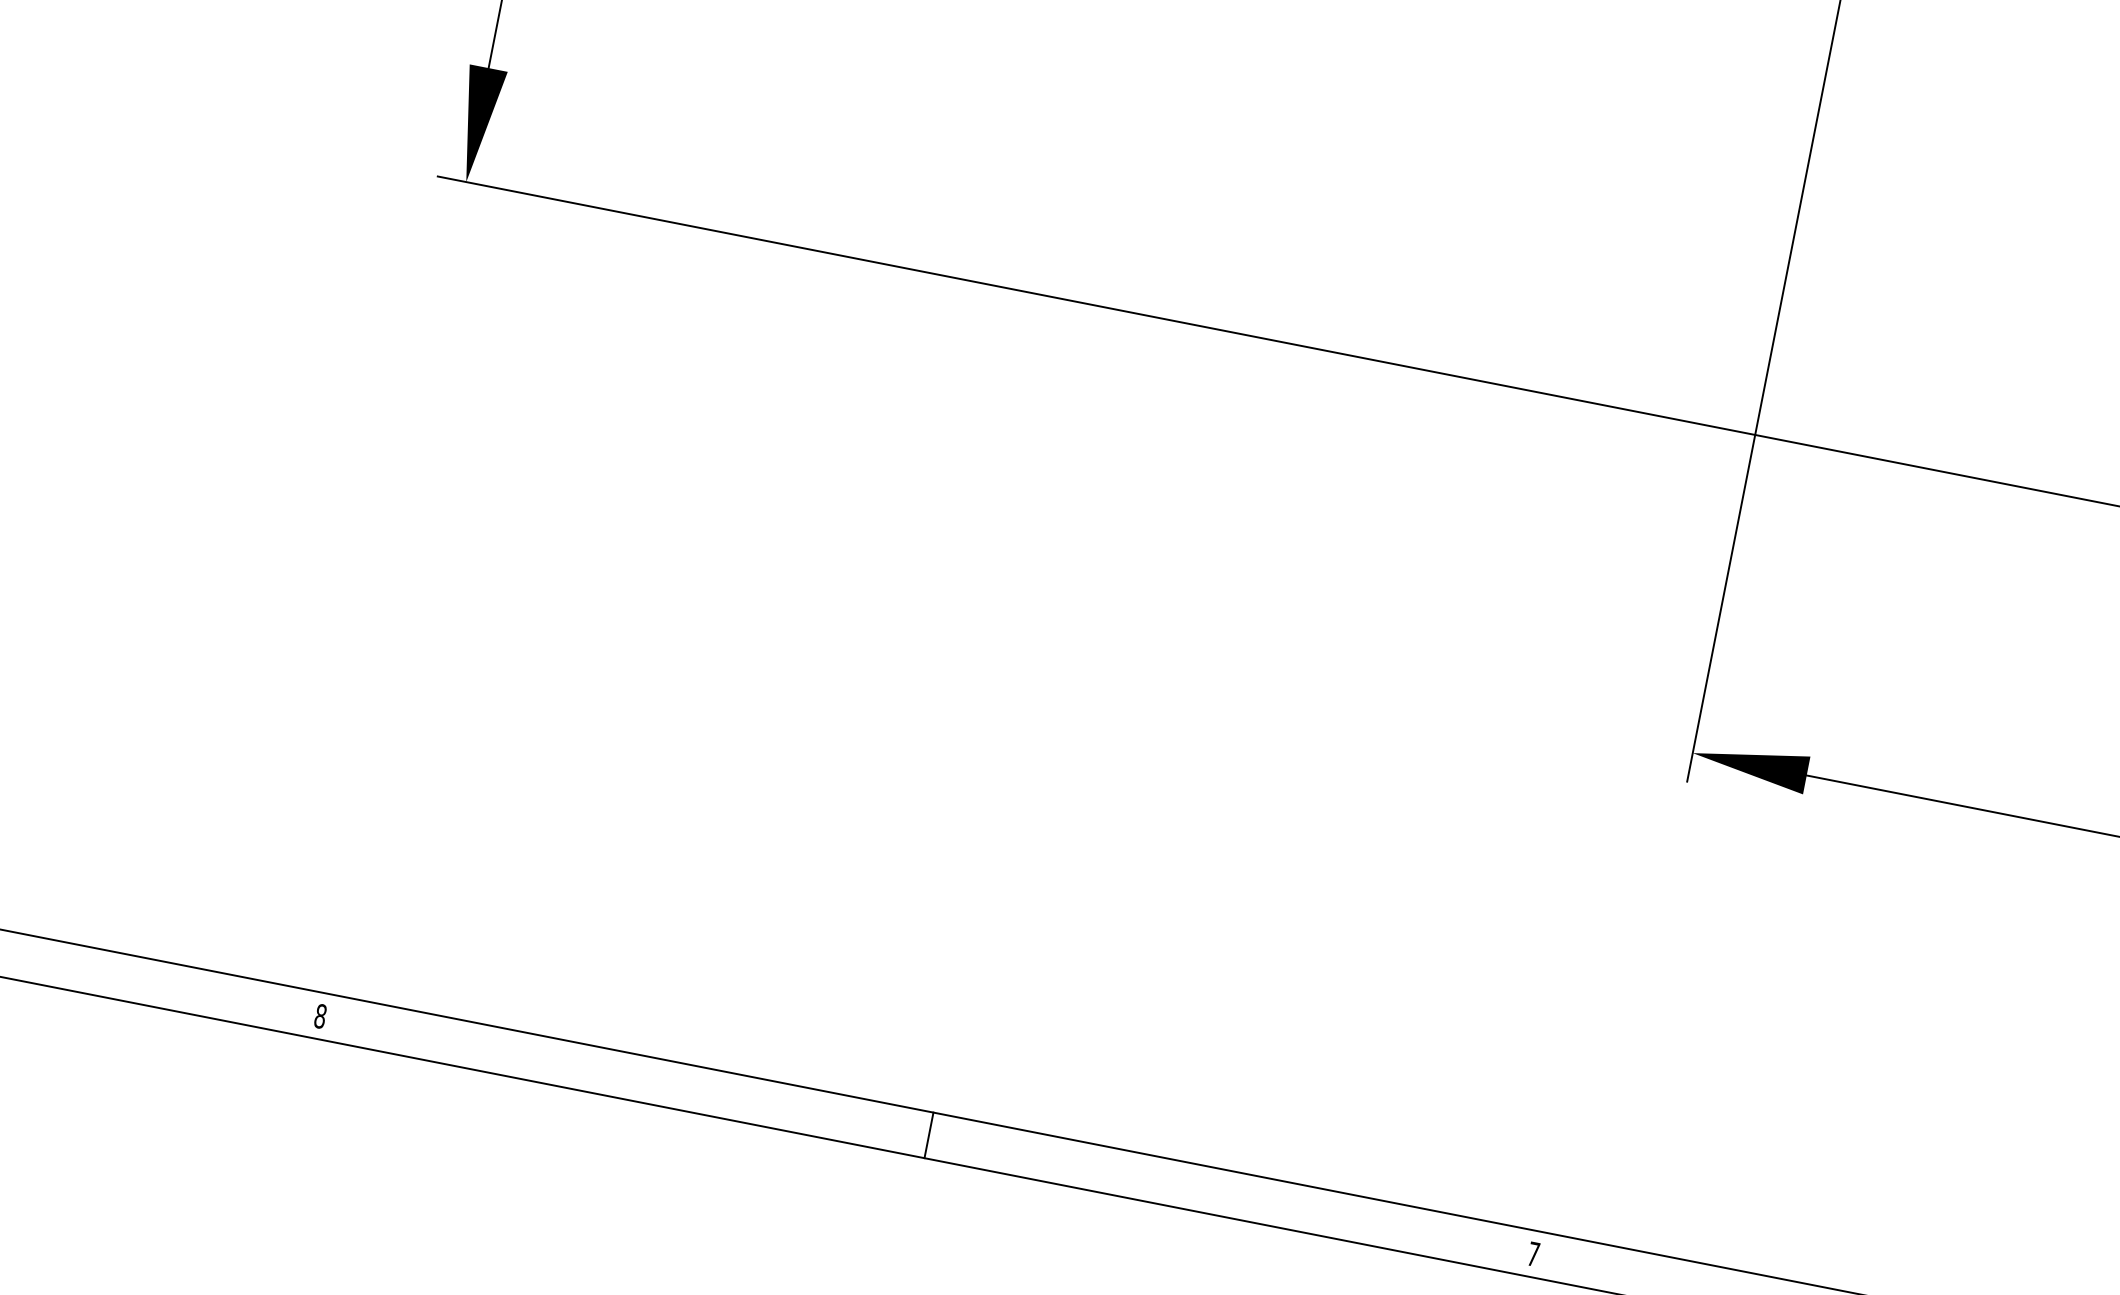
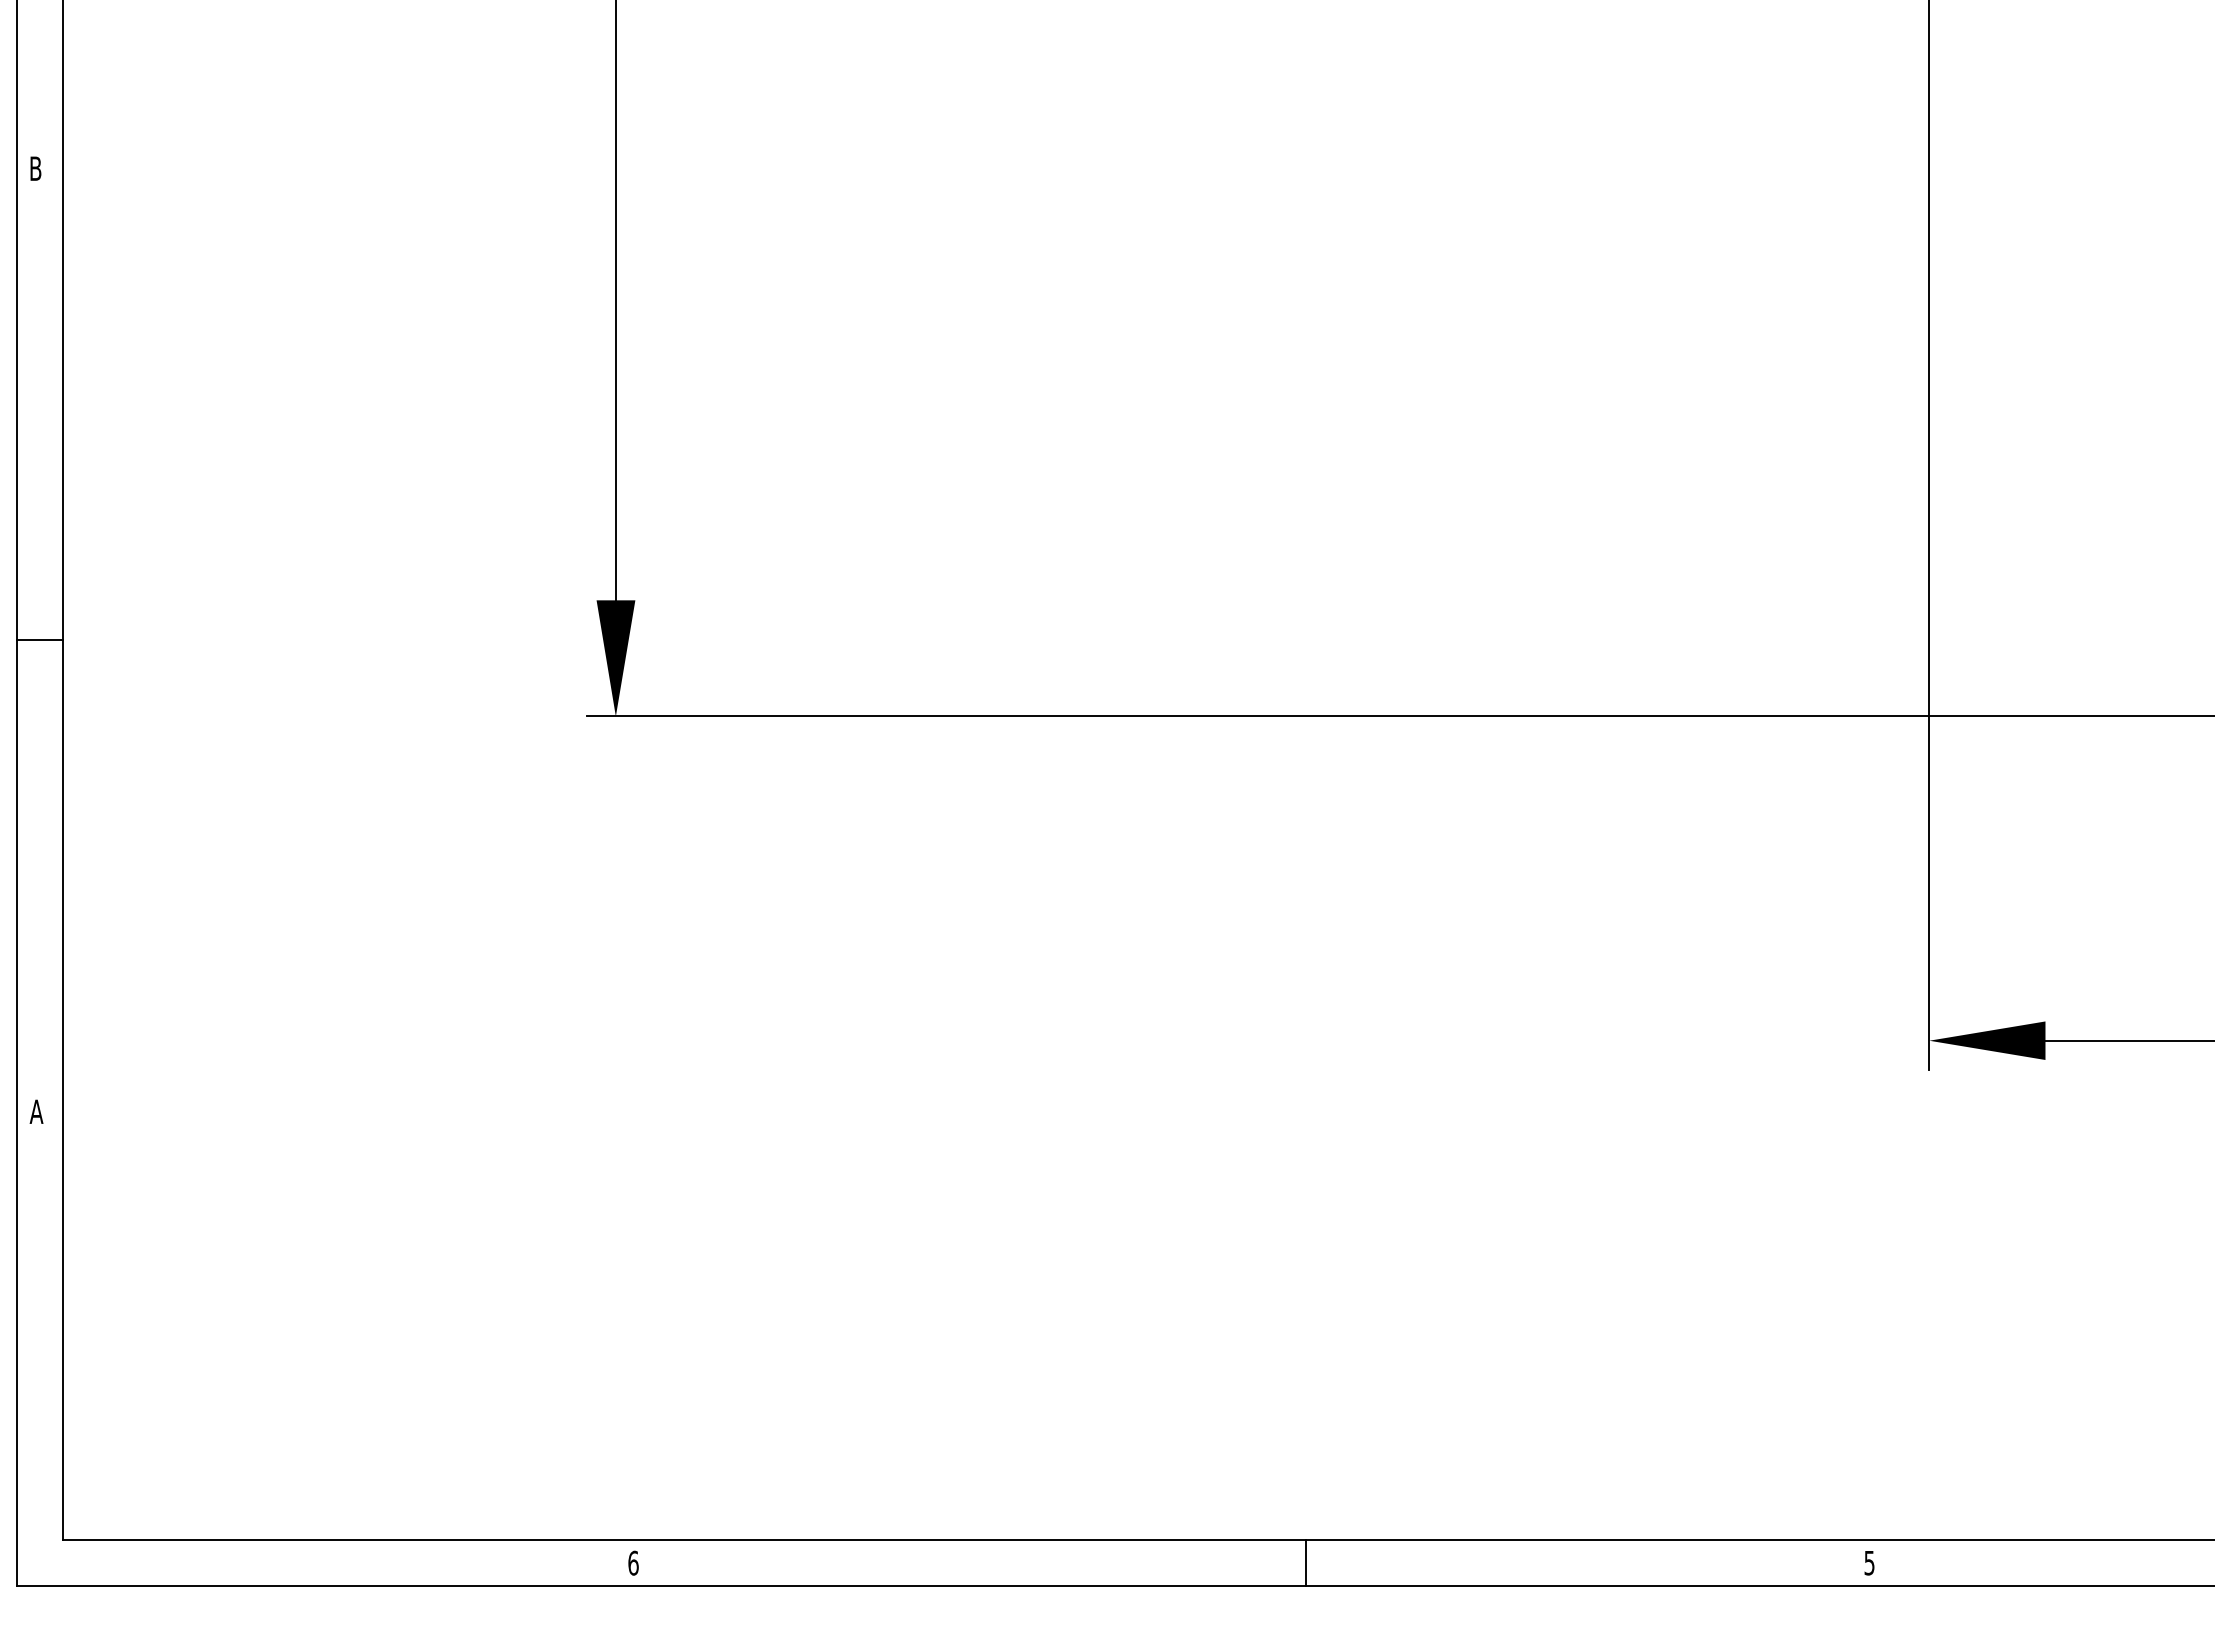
text: (320, 1015) -> (633, 1562), 8 -> 6
line: (929, 1135) -> (1306, 1562), moved
text: (1533, 1254) -> (1869, 1563), 7 -> 5

